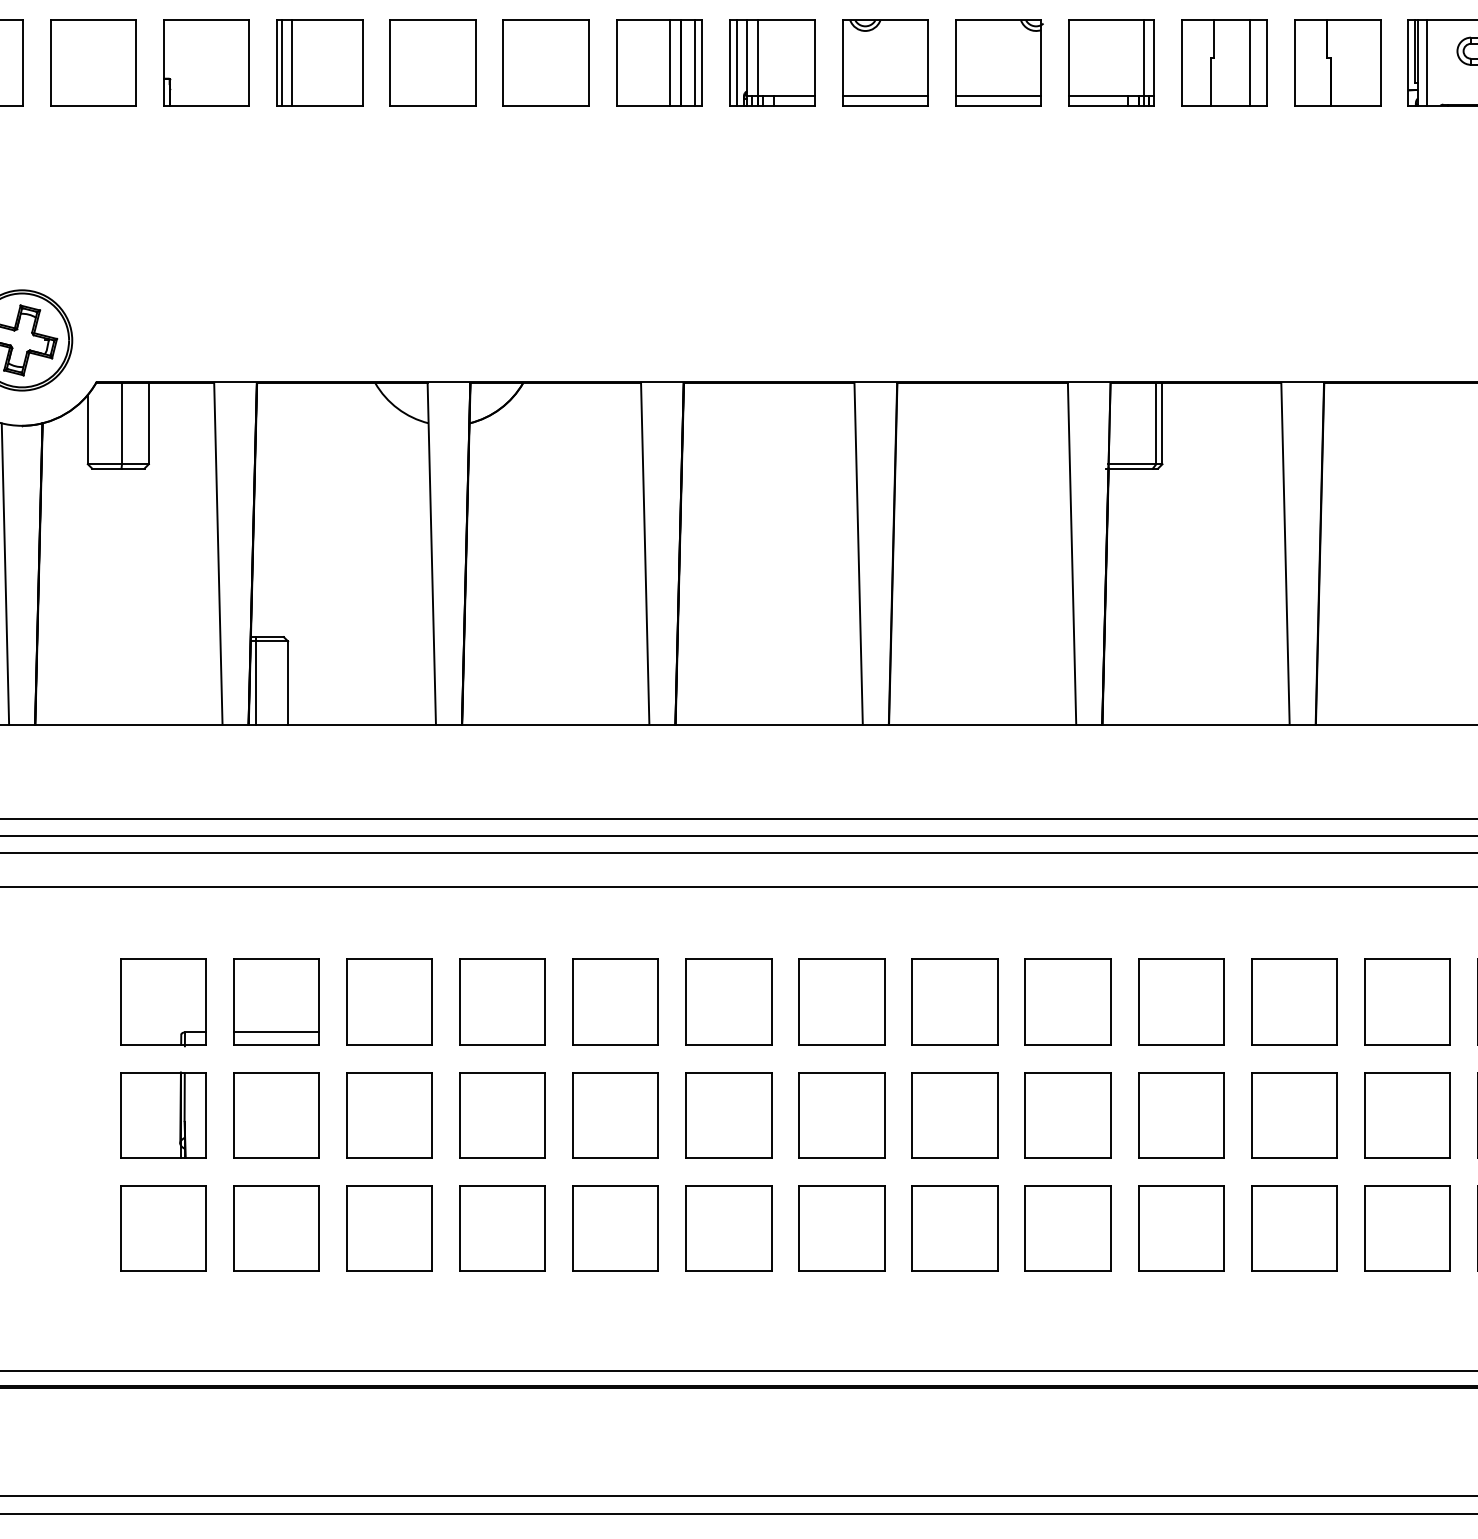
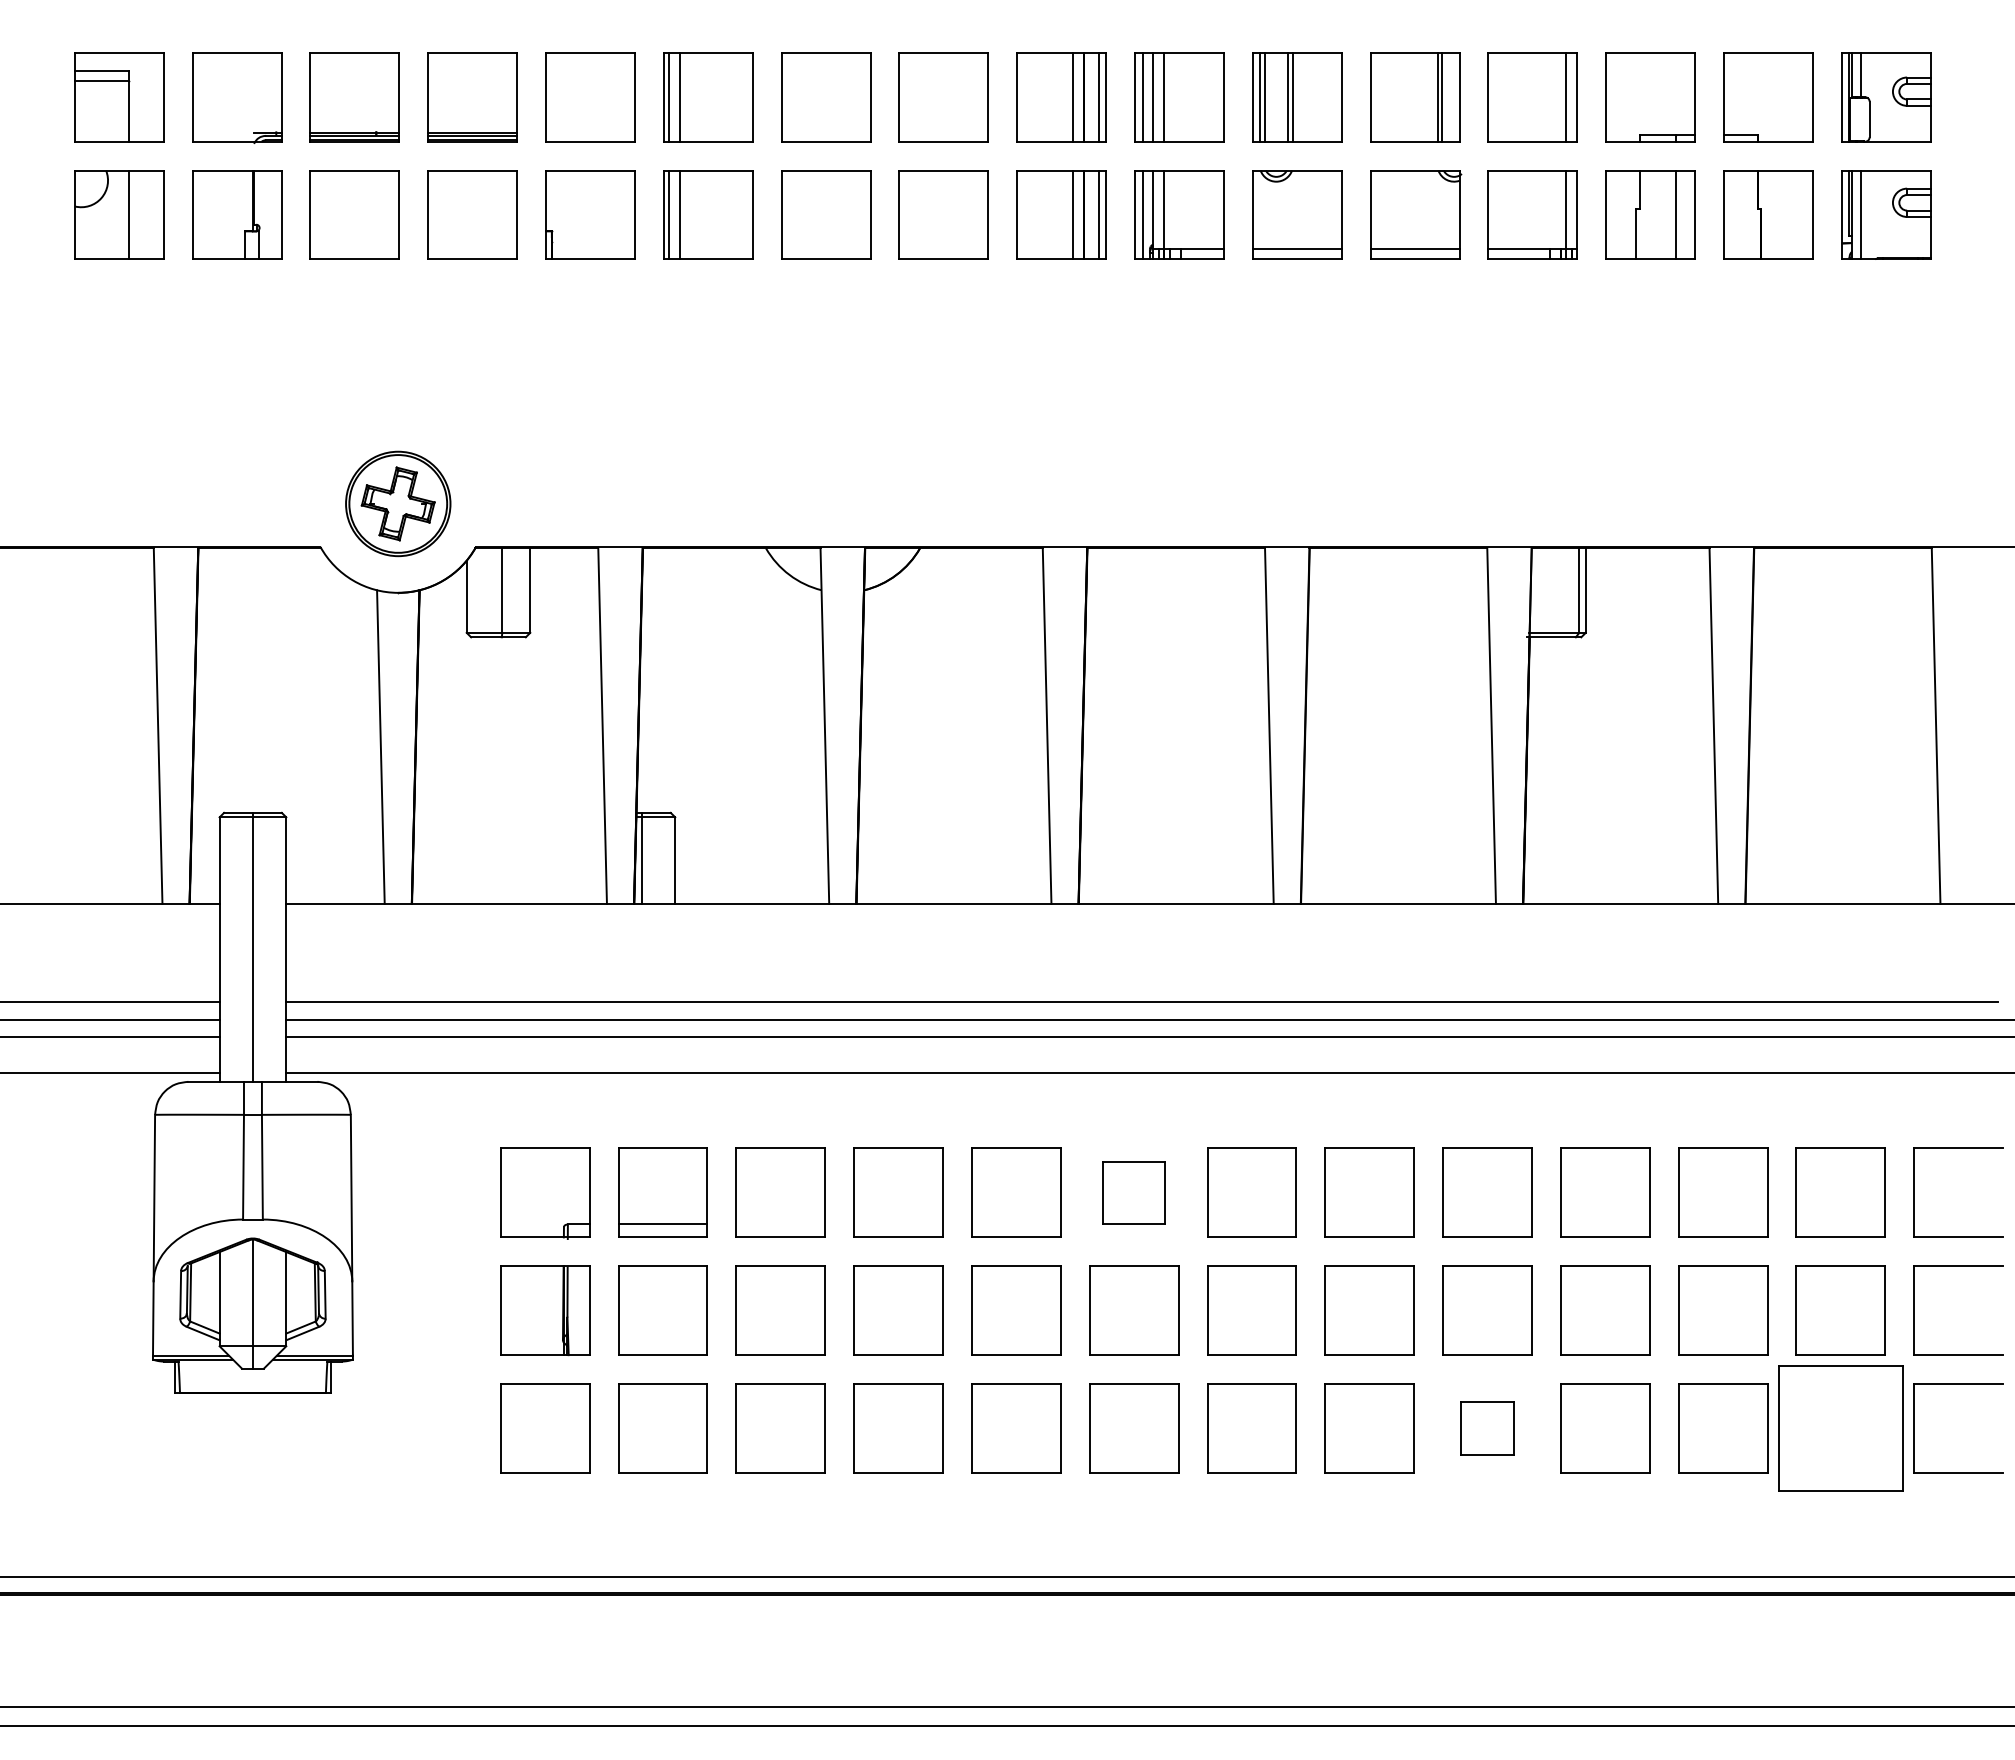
part: (729, 1001) -> (1134, 1192), size x0.7
part: (1068, 1228) -> (1487, 1428), size x0.6
part: (1407, 1228) -> (1840, 1428), size x1.4

